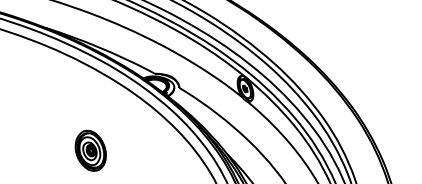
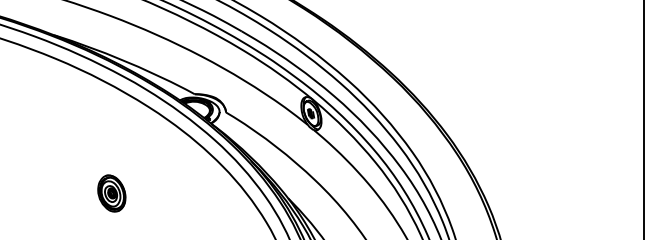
part: (90, 150) -> (111, 193), size x0.7

